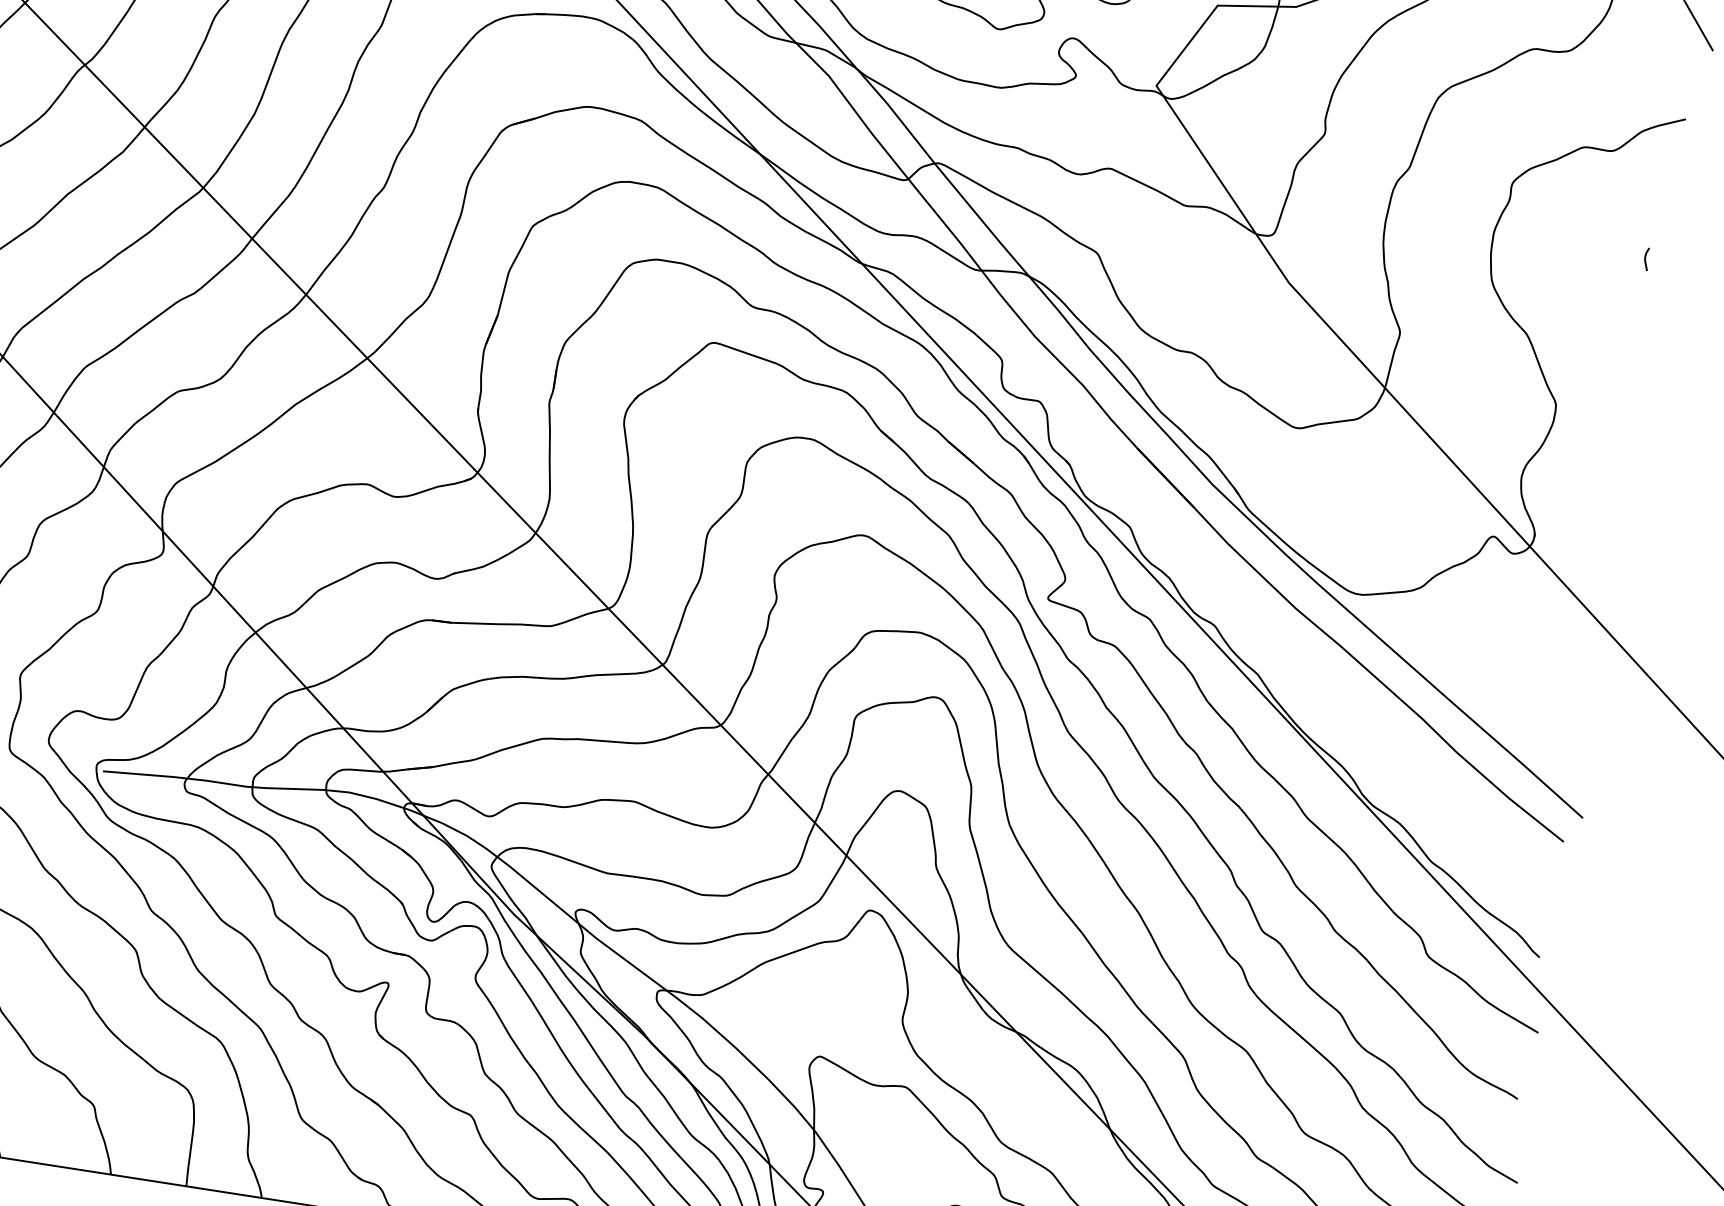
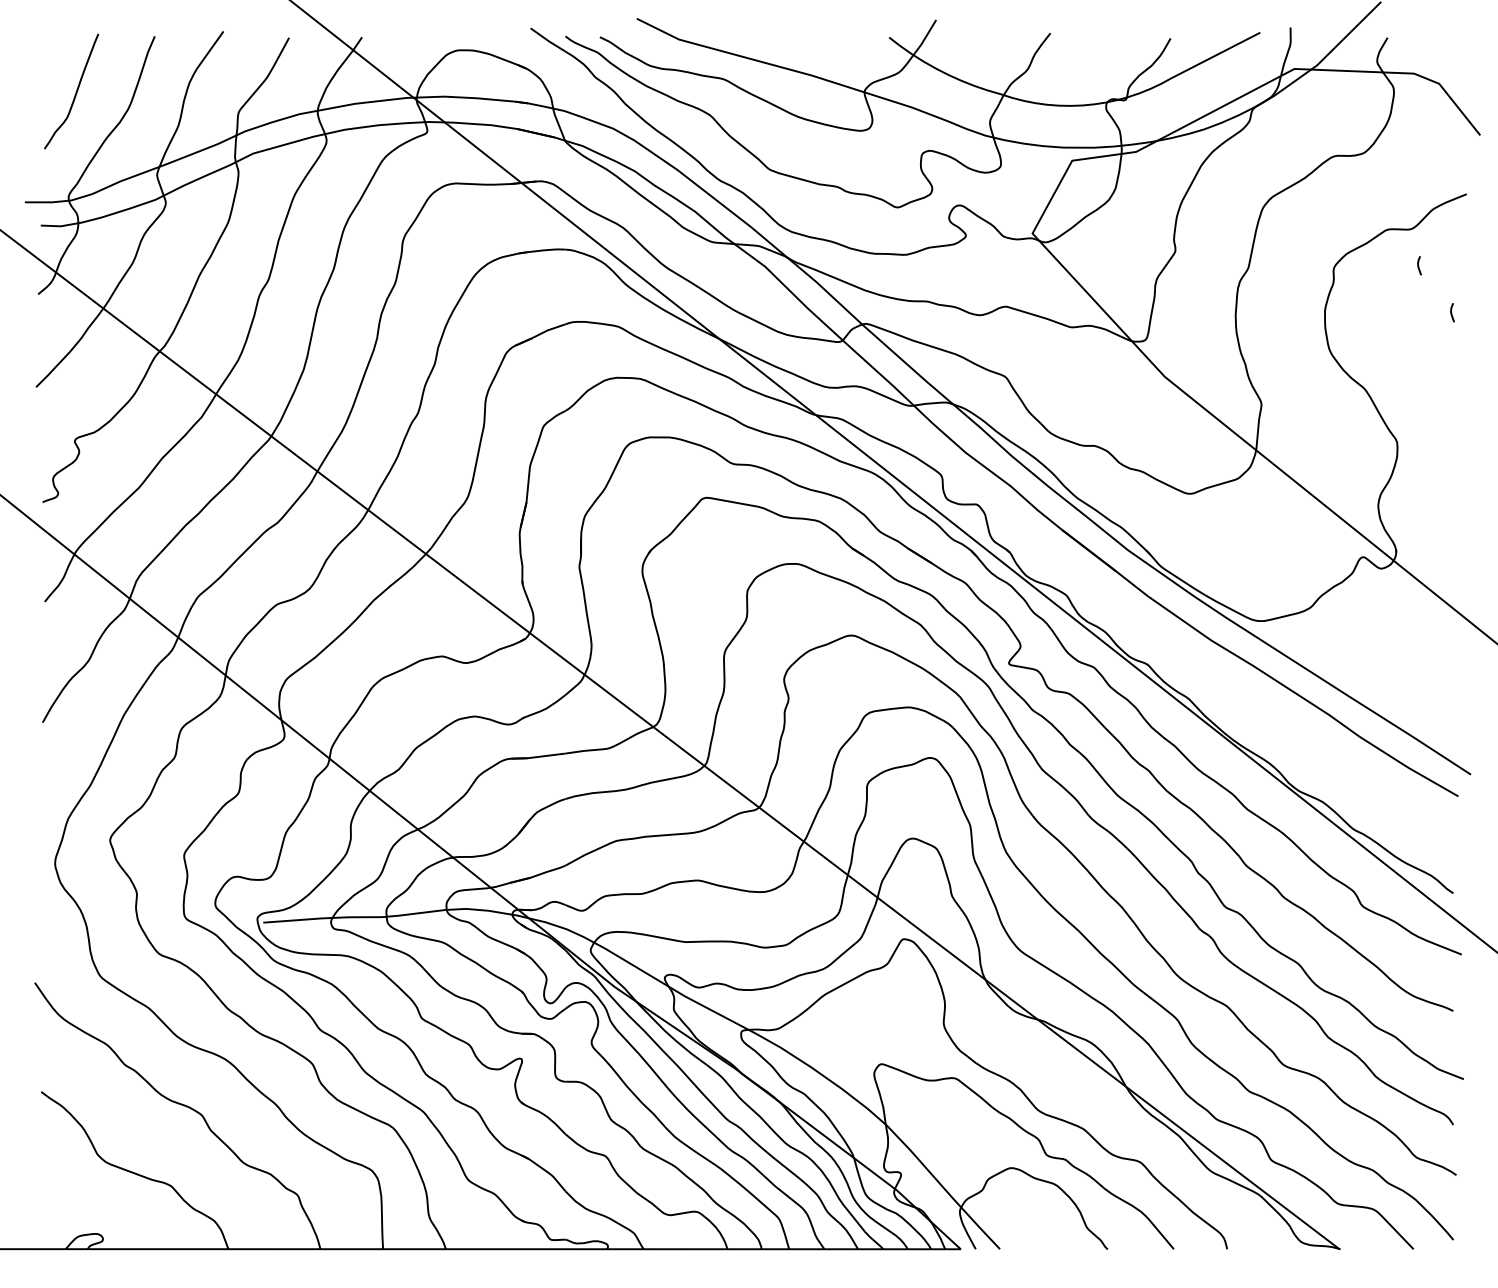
curve: (1614, 196) -> (1418, 265), added

